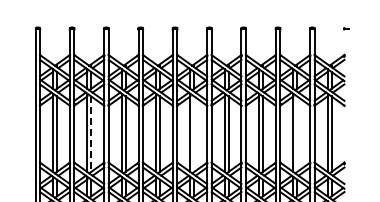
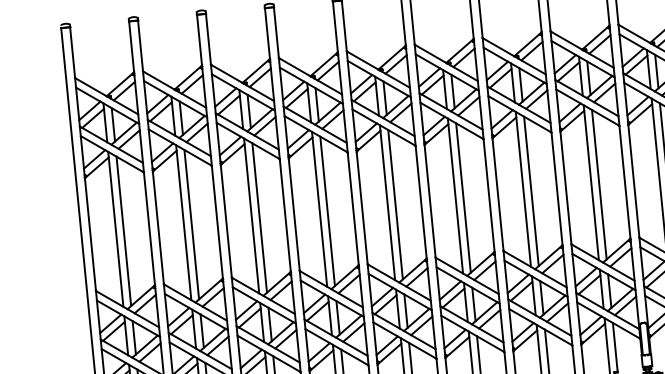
line: (194, 133) -> (395, 203), added
line: (297, 133) -> (599, 183), added
line: (91, 134) -> (192, 225), dashed -> solid

